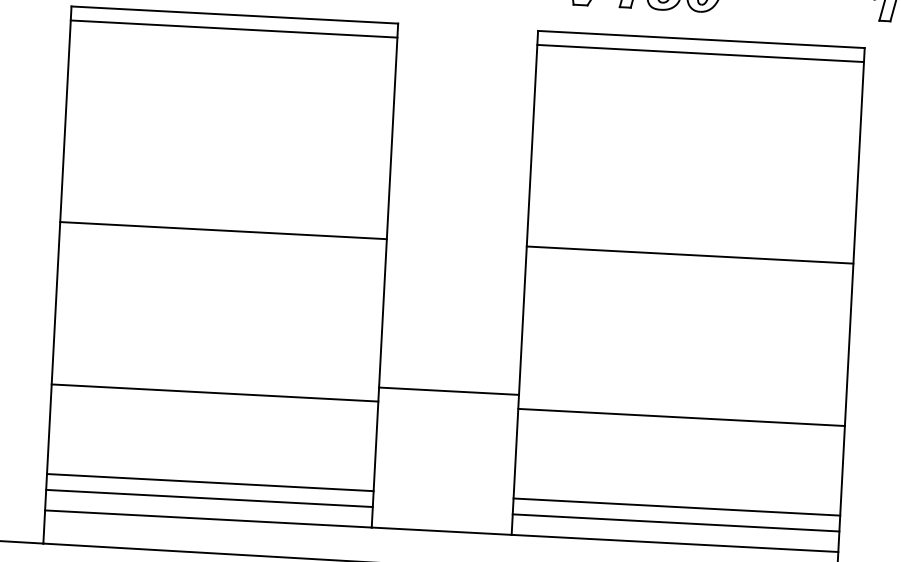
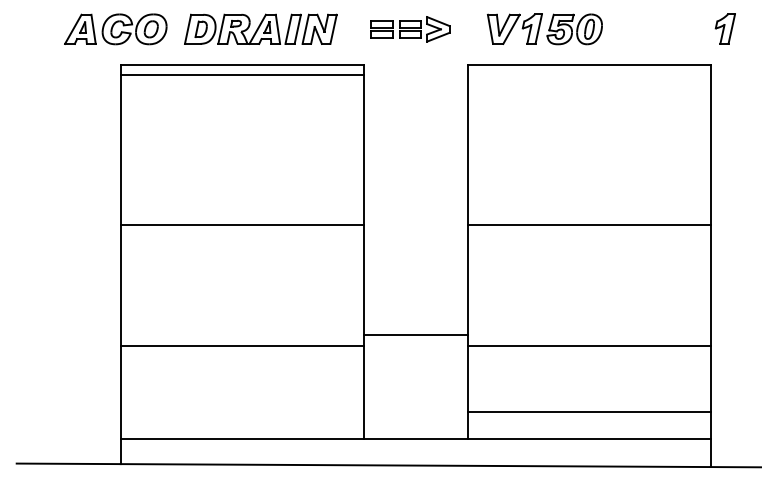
line: (699, 53) -> (588, 75), removed
line: (209, 482) -> (241, 412), removed
line: (208, 498) -> (241, 424), removed
line: (675, 523) -> (588, 424), removed

